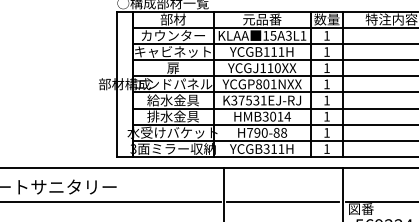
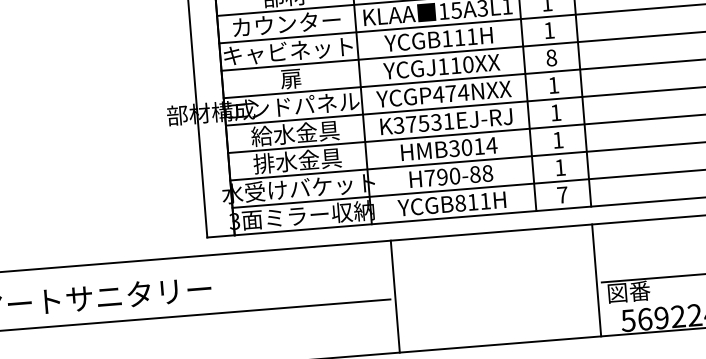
text: (326, 68) -> (550, 58), 1 -> 8
text: (265, 84) -> (449, 94), YCGP801NXX -> YCGP474NXX
text: (266, 148) -> (460, 202), YCGB311H -> YCGB811H
text: (326, 148) -> (561, 194), 1 -> 7
line: (282, 202) -> (494, 291), removed

